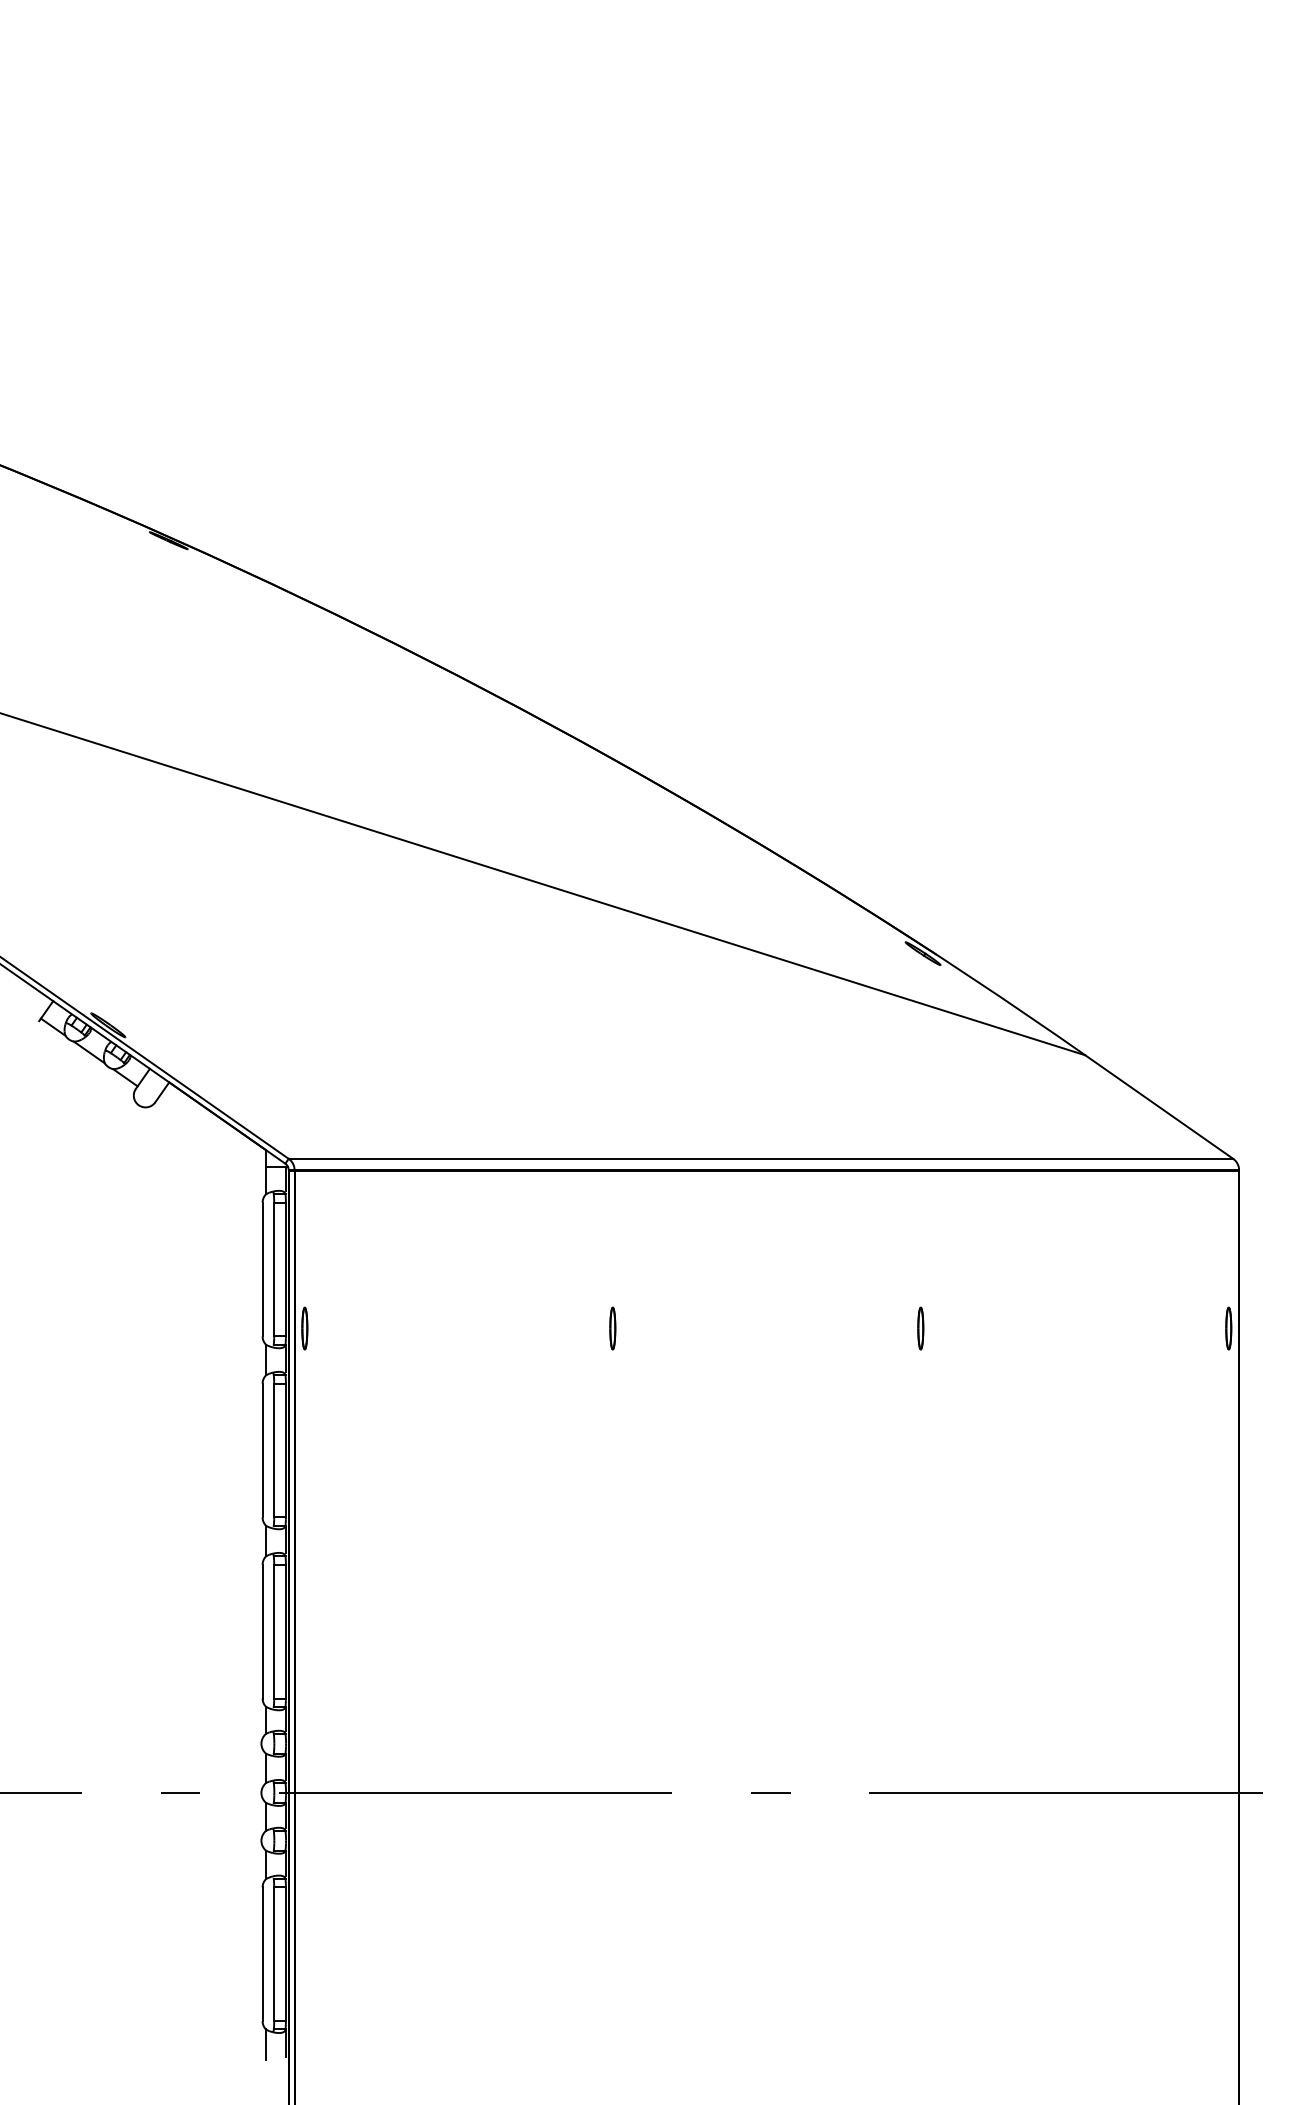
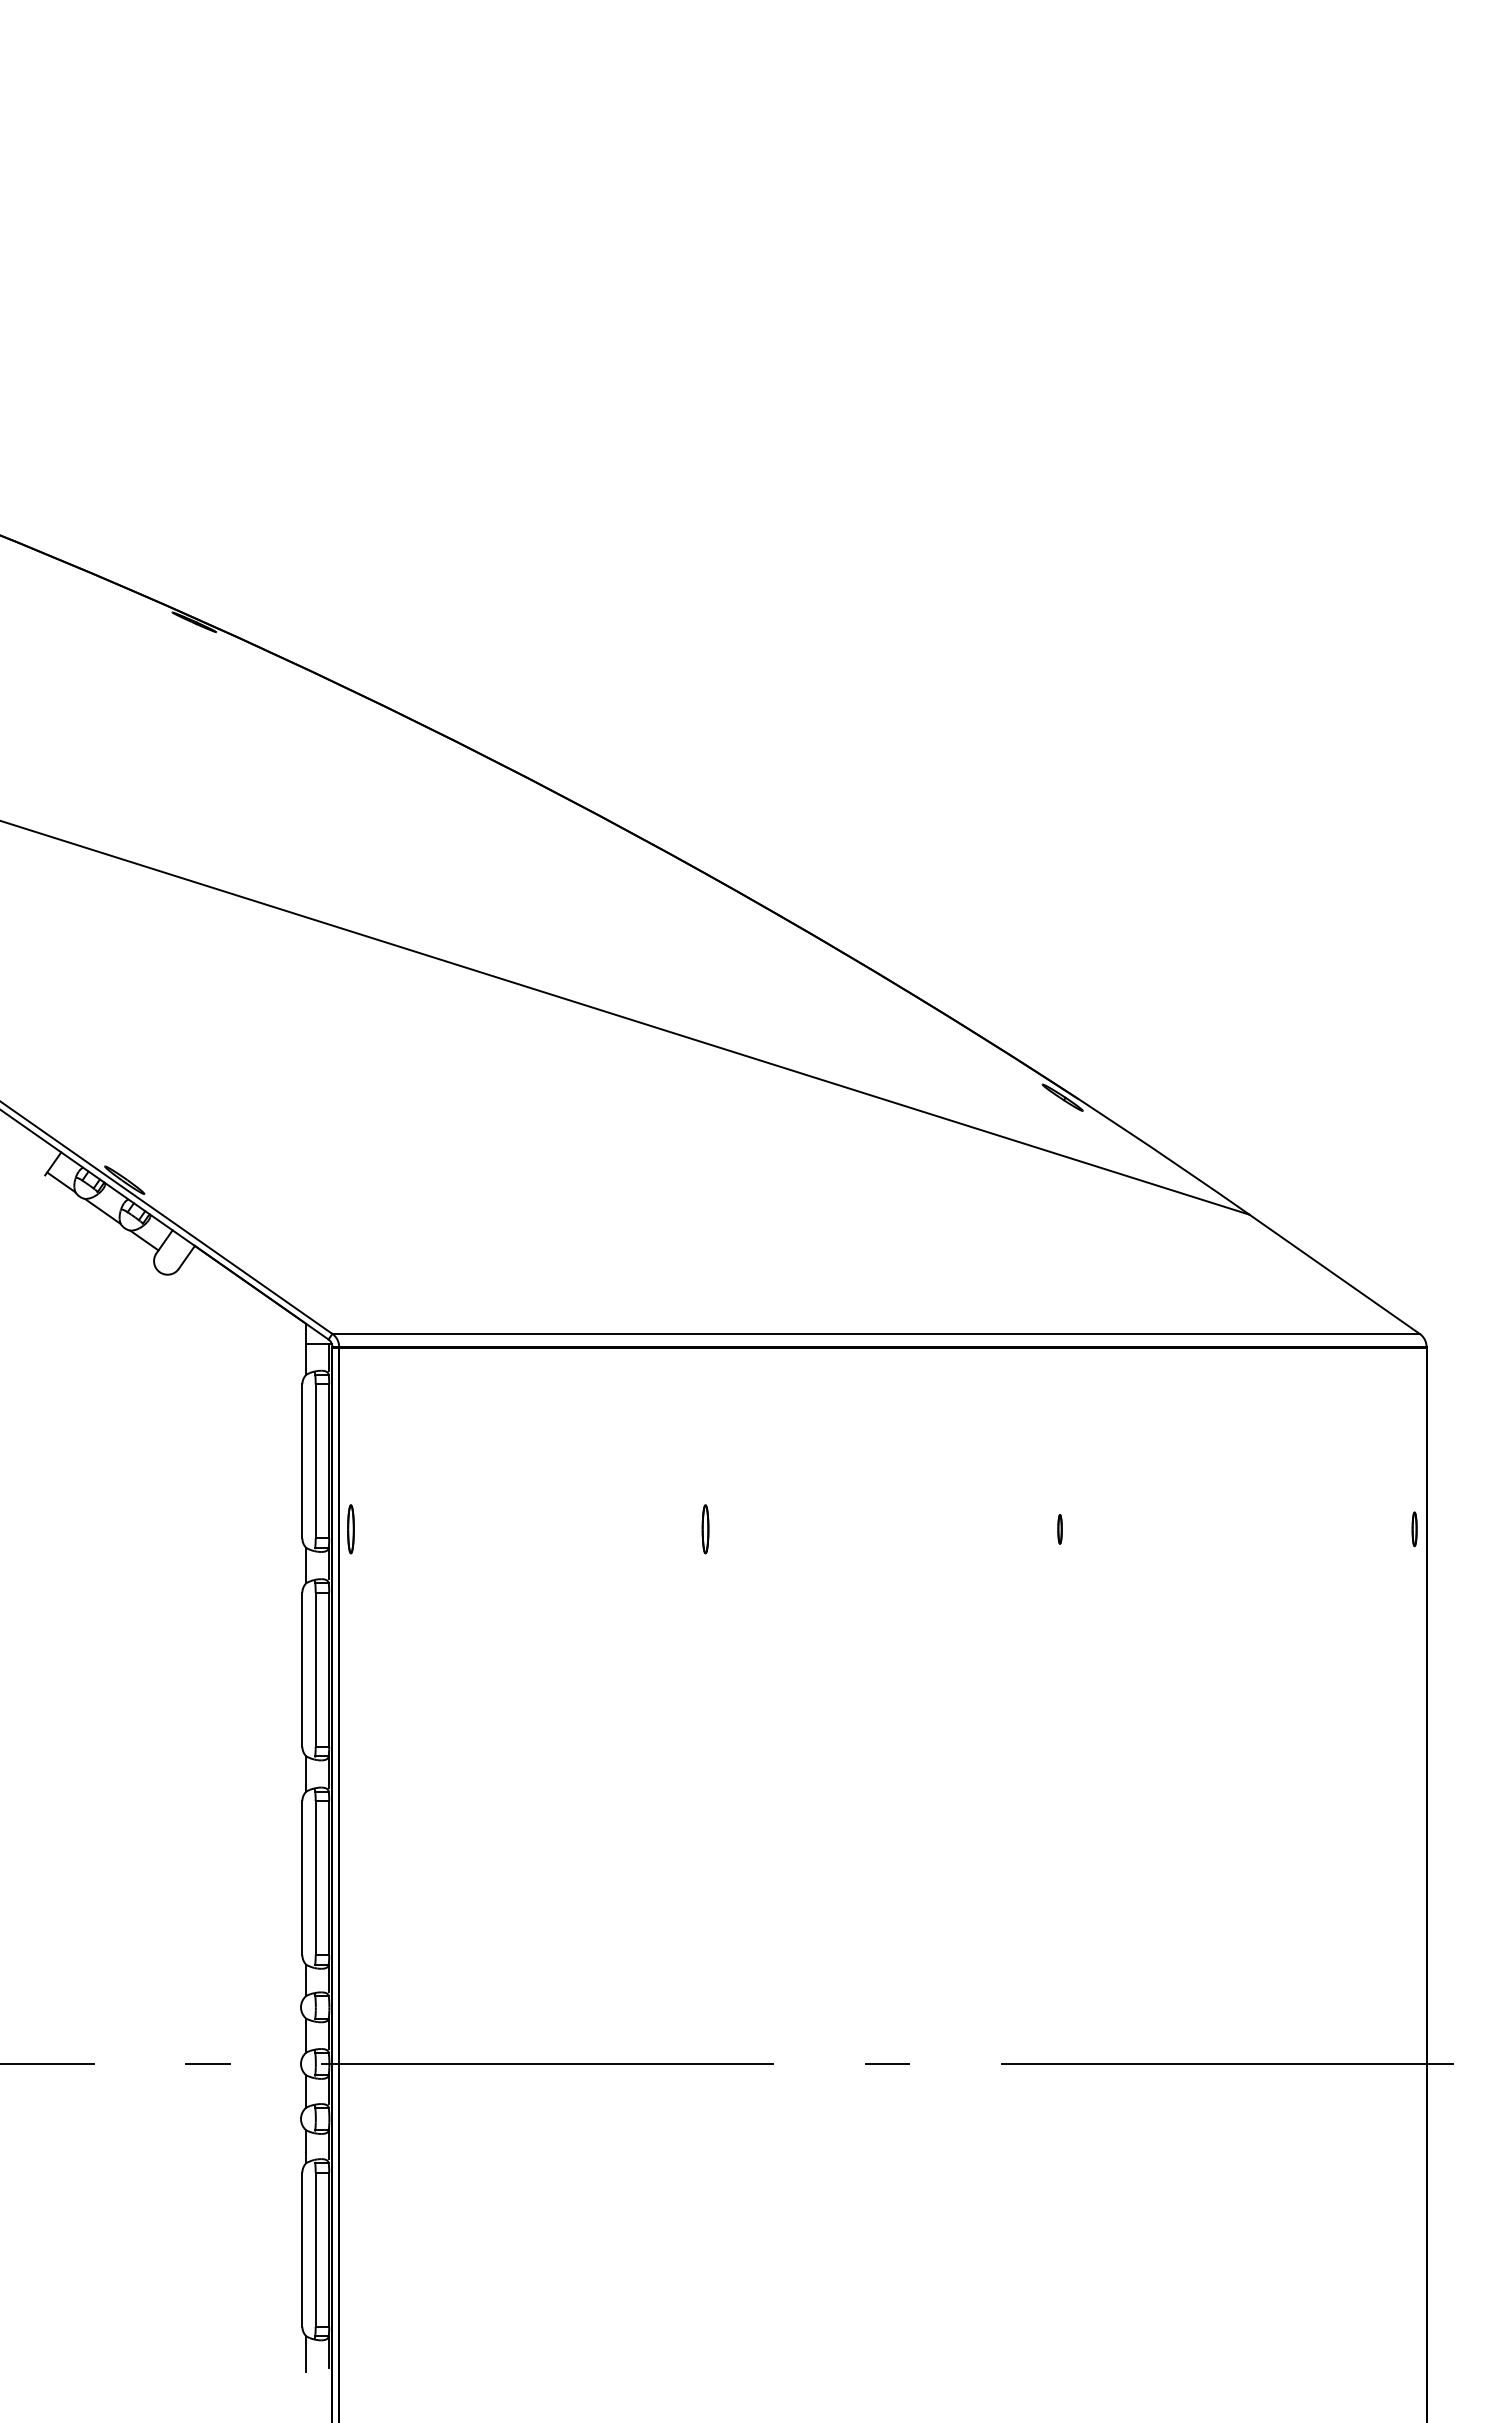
part: (920, 1328) -> (1059, 1529), size x0.6
part: (1228, 1328) -> (1414, 1529), size x0.7

